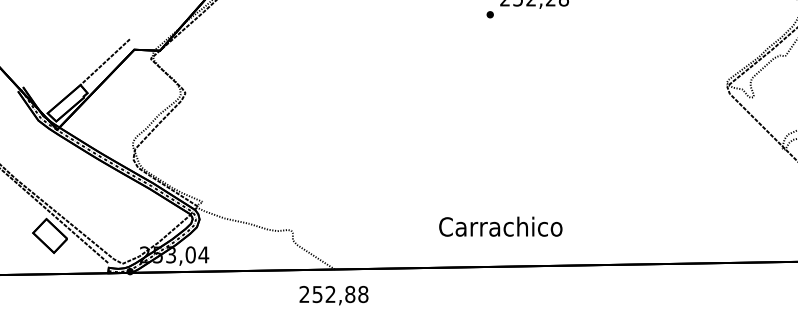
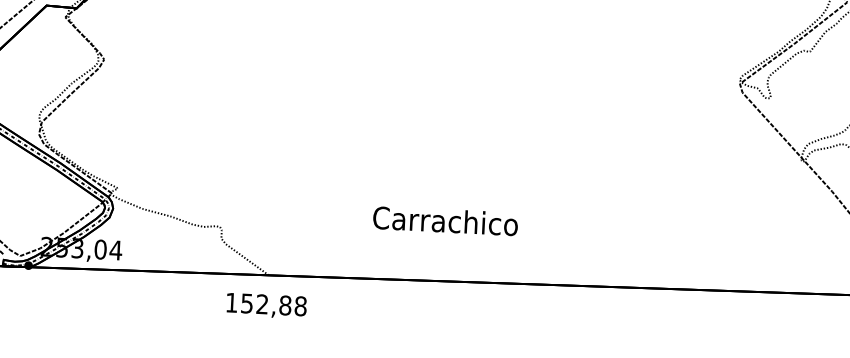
text: (500, 226) -> (445, 220), moved
text: (304, 294) -> (231, 302), 252,88 -> 152,88

